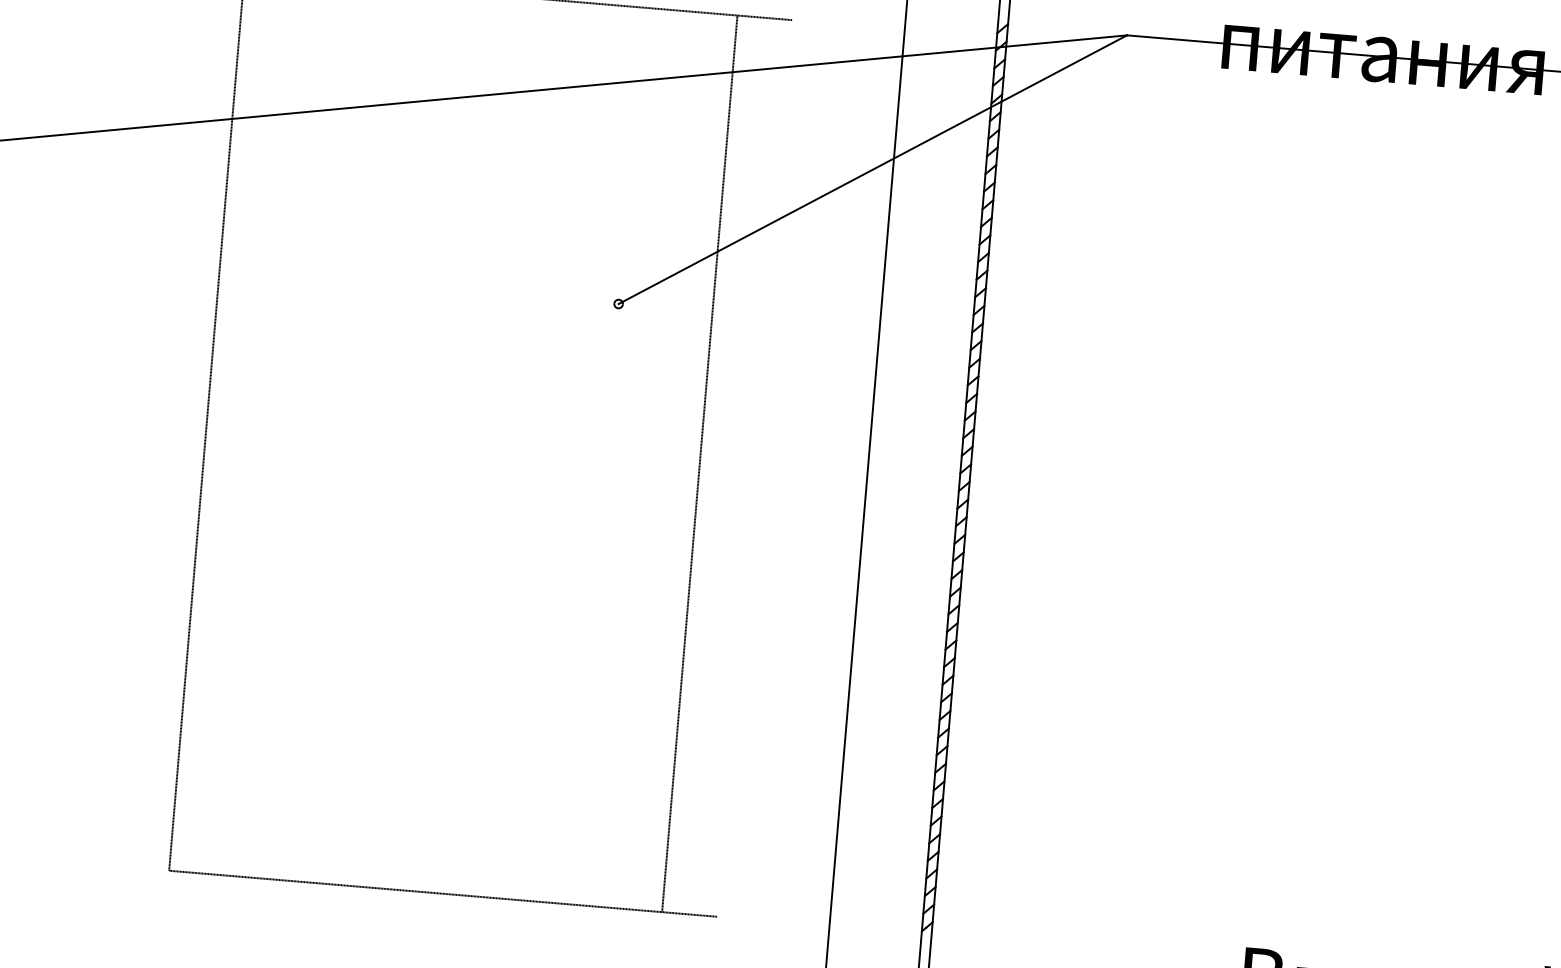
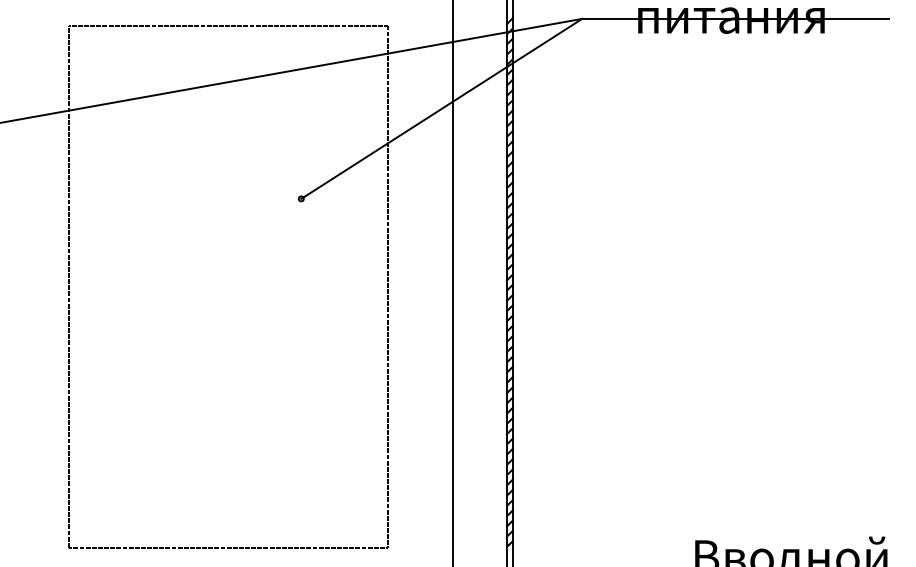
line: (698, 464) -> (387, 287), moved

